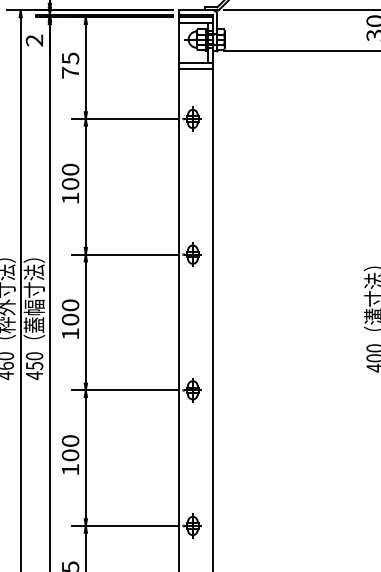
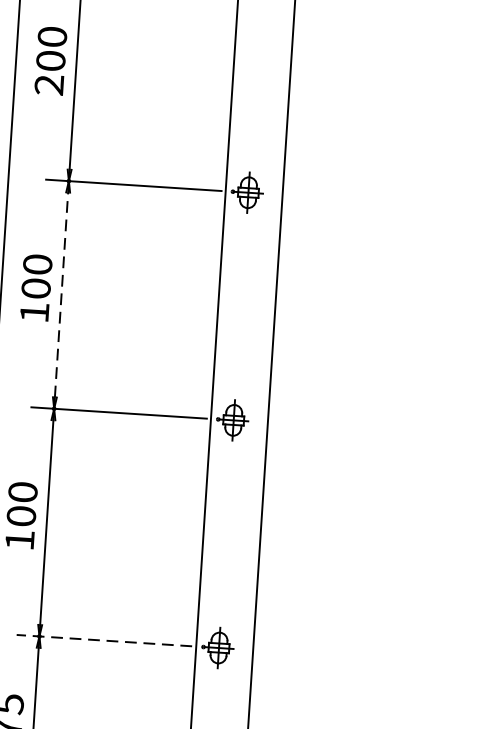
text: (69, 198) -> (47, 85), 100 -> 200
line: (85, 322) -> (60, 294), solid -> dashed
line: (124, 526) -> (104, 641), solid -> dashed

